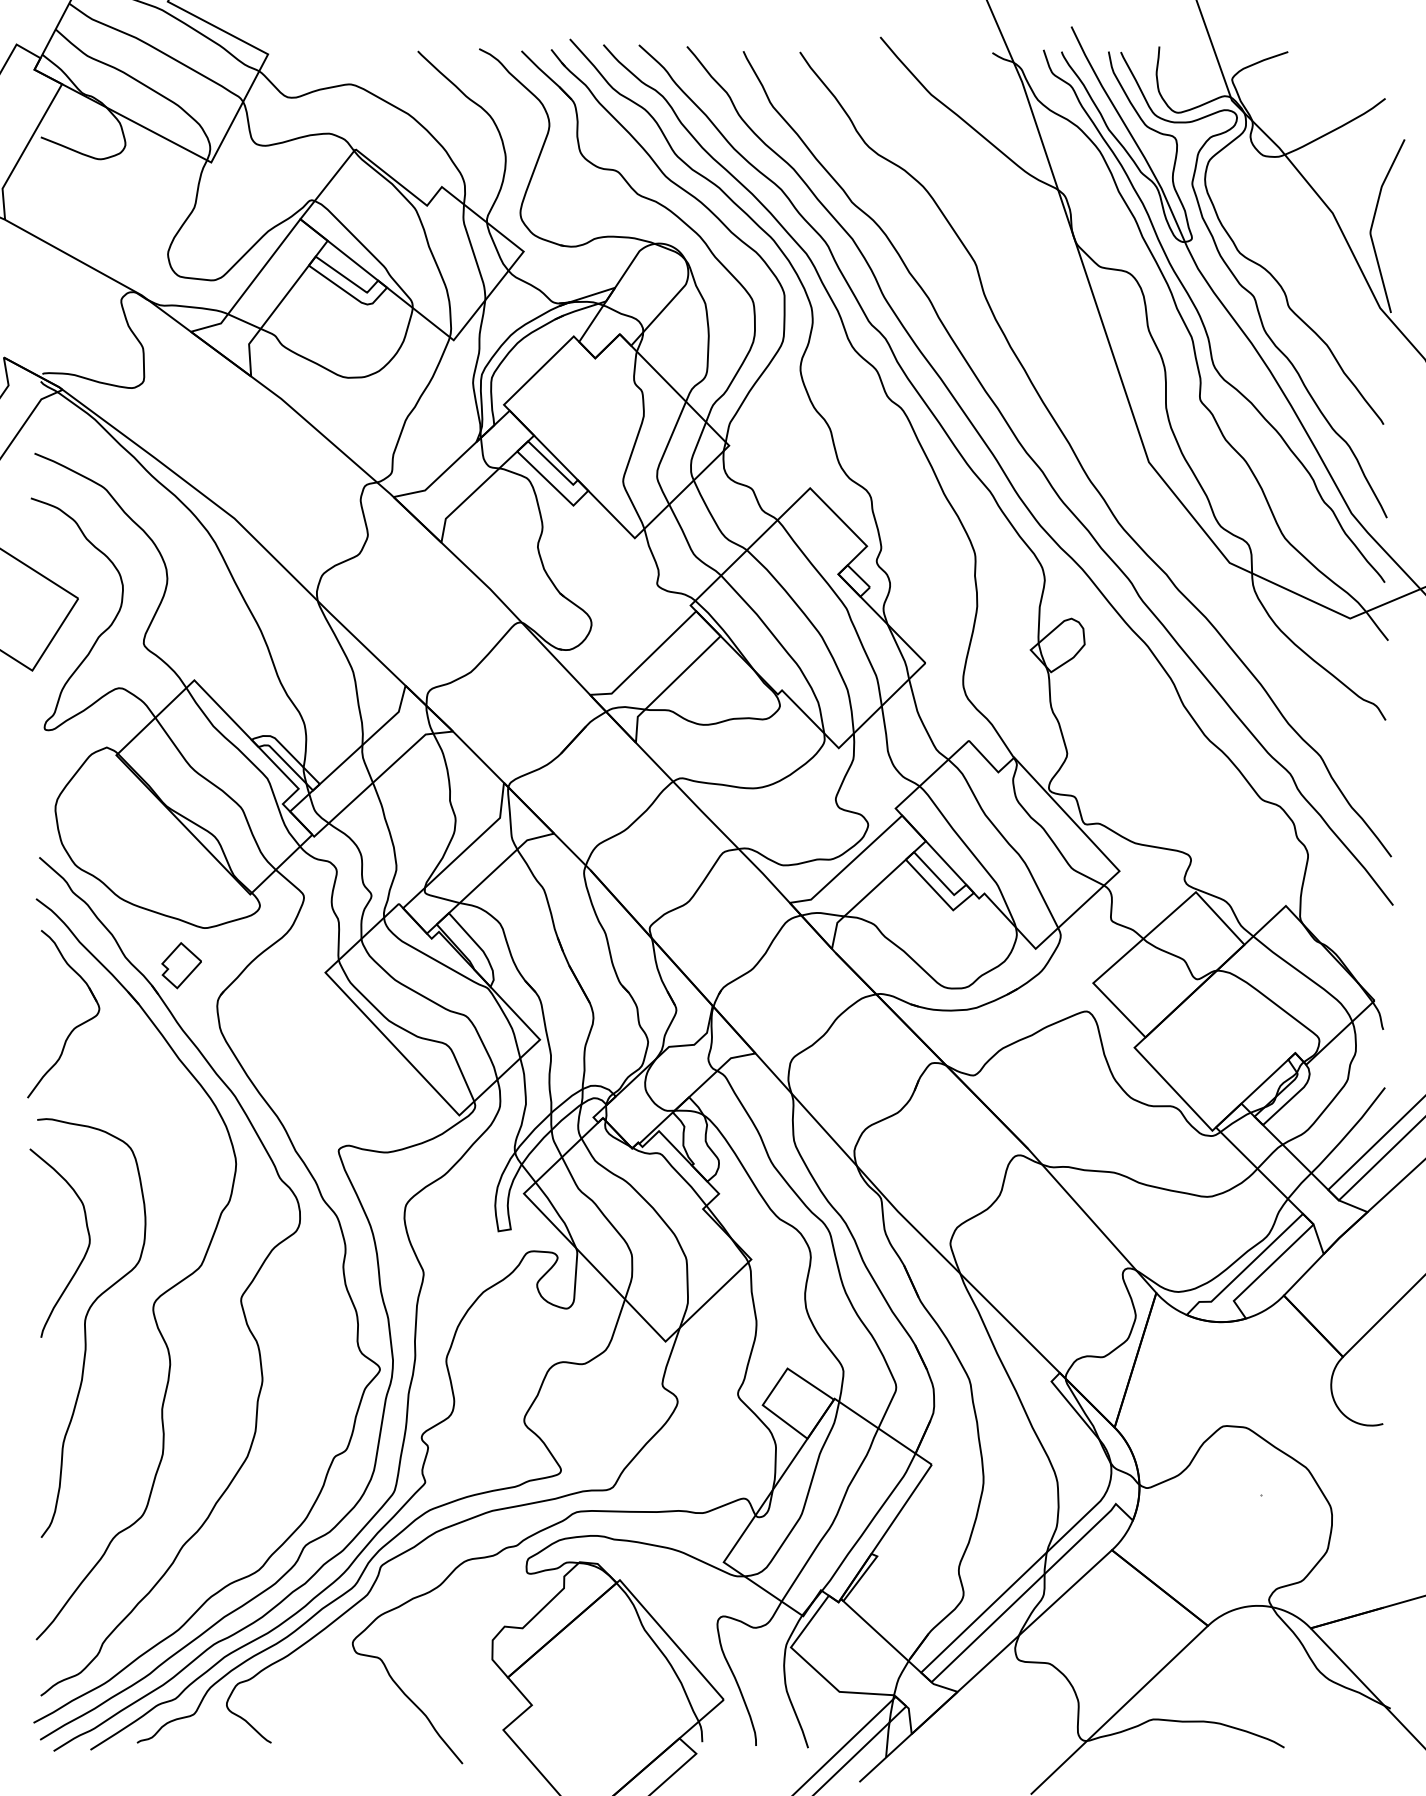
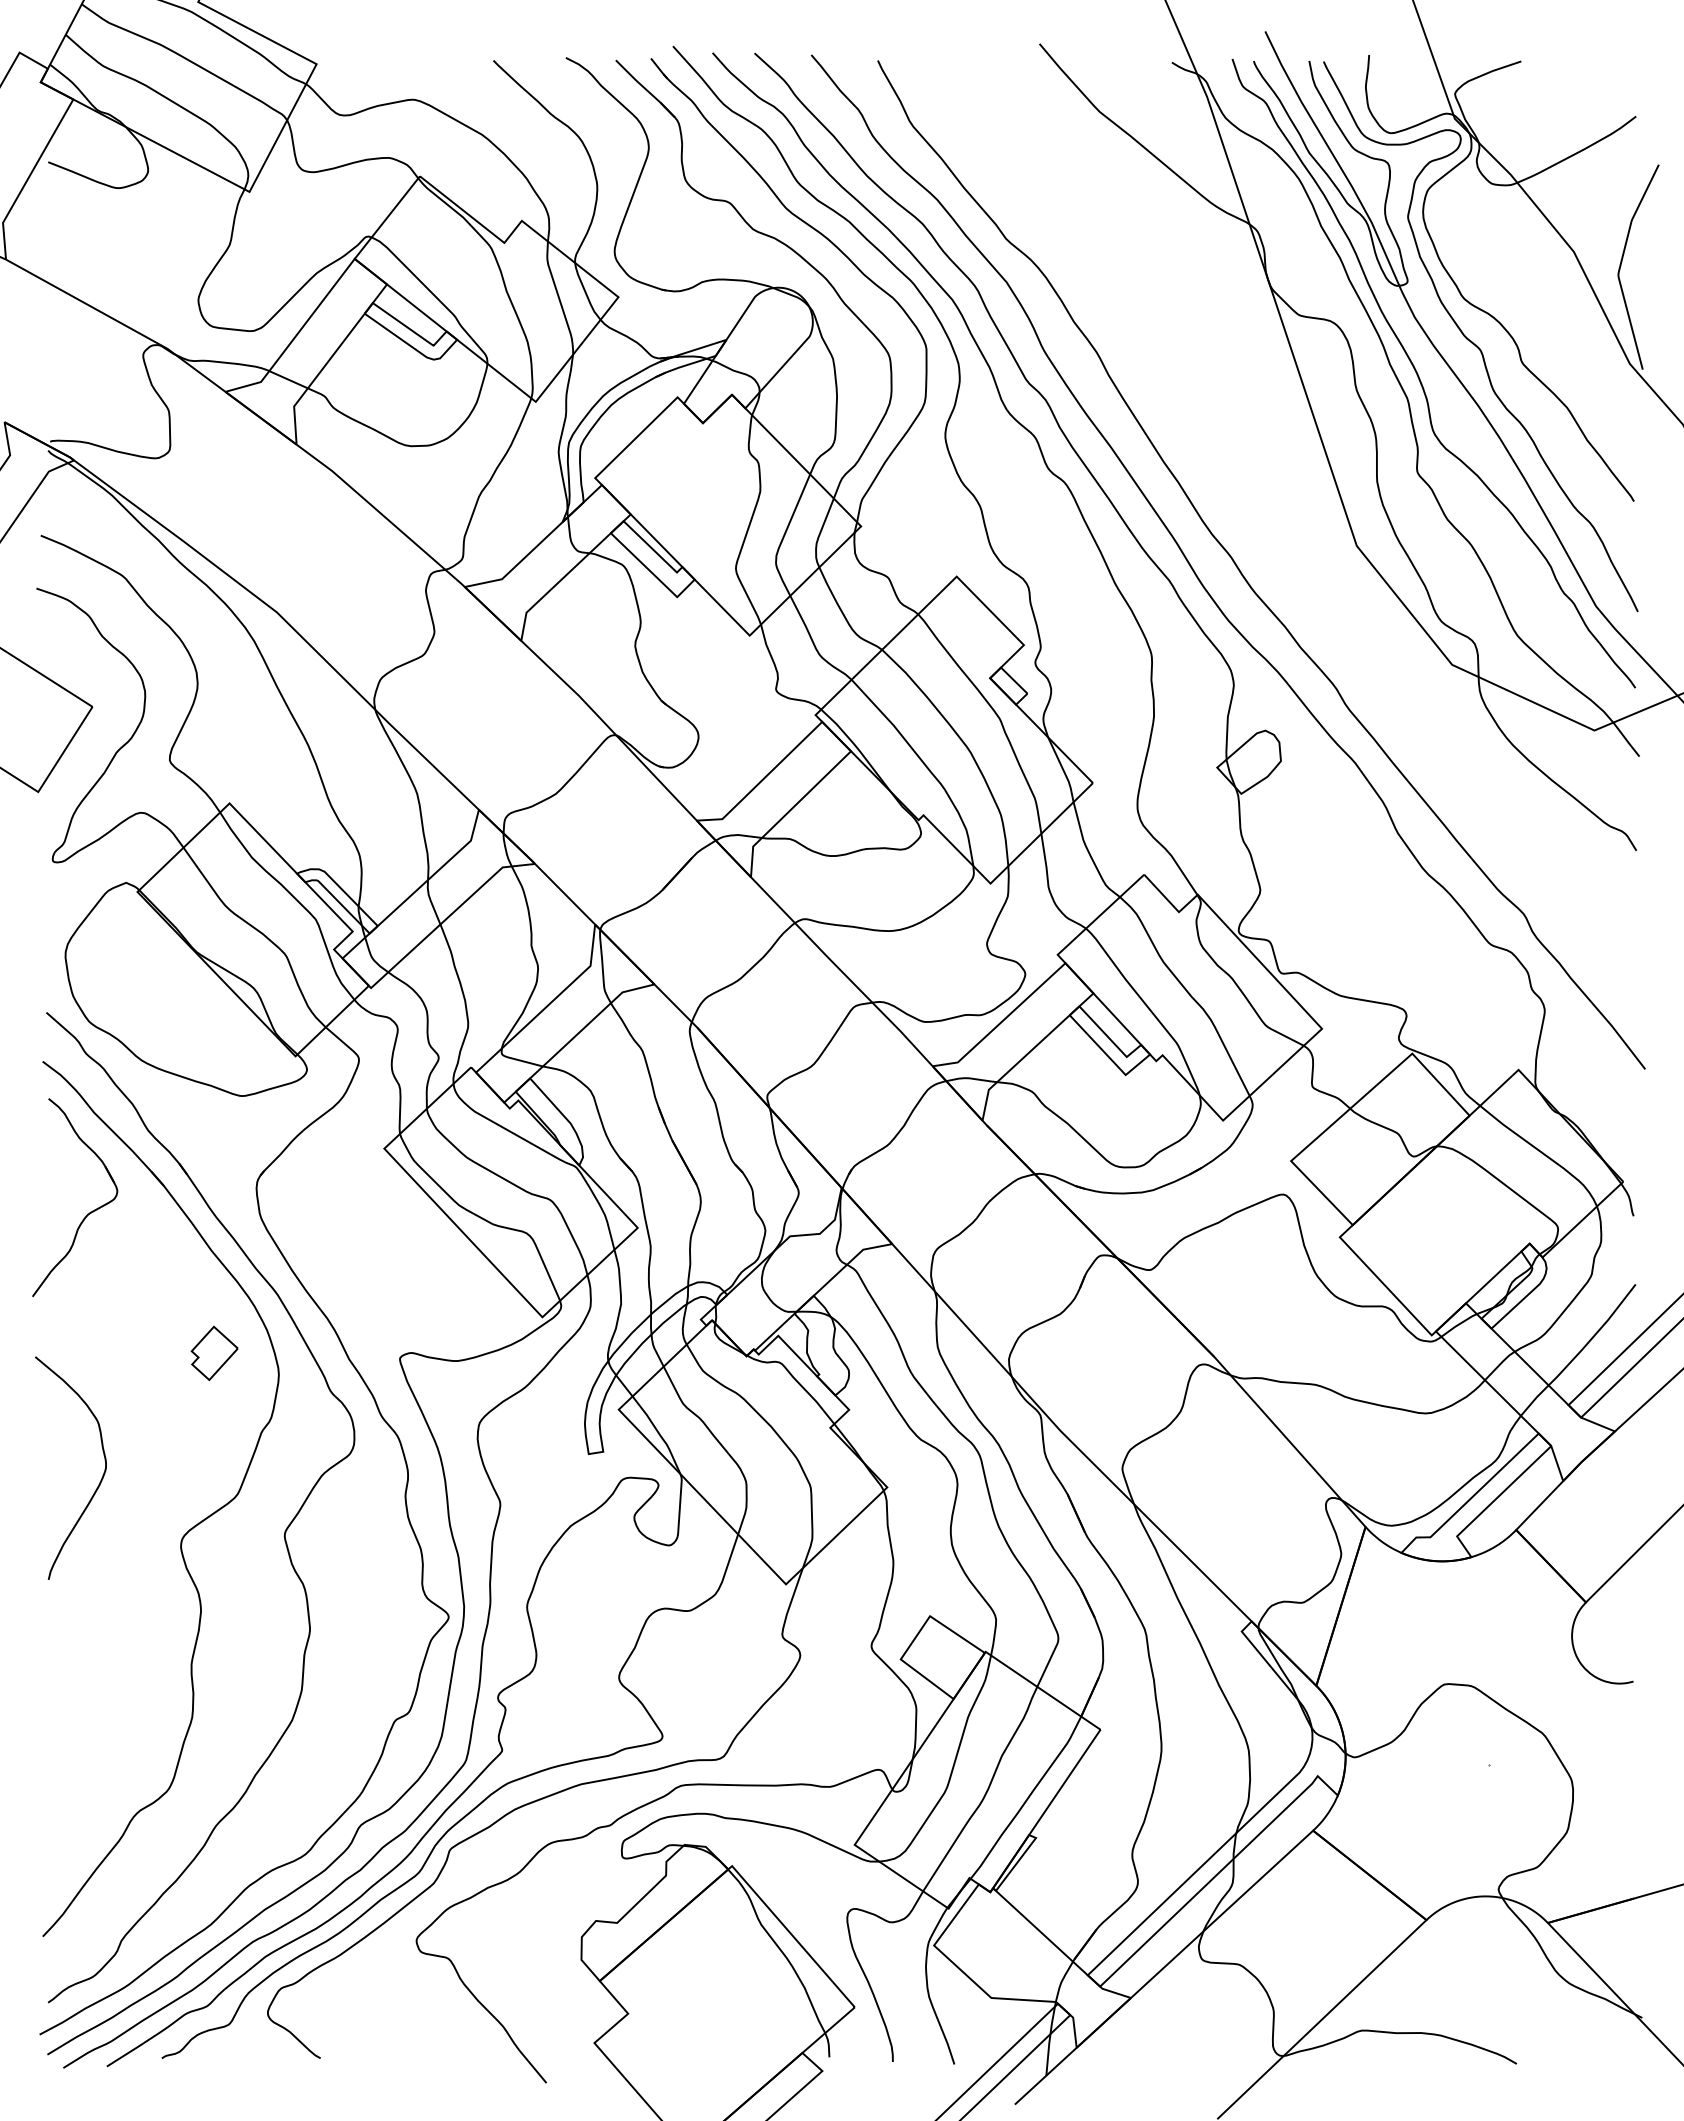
curve: (1081, 464) -> (1277, 548), removed
part: (181, 965) -> (214, 1353), moved
curve: (85, 1328) -> (101, 1568), removed

